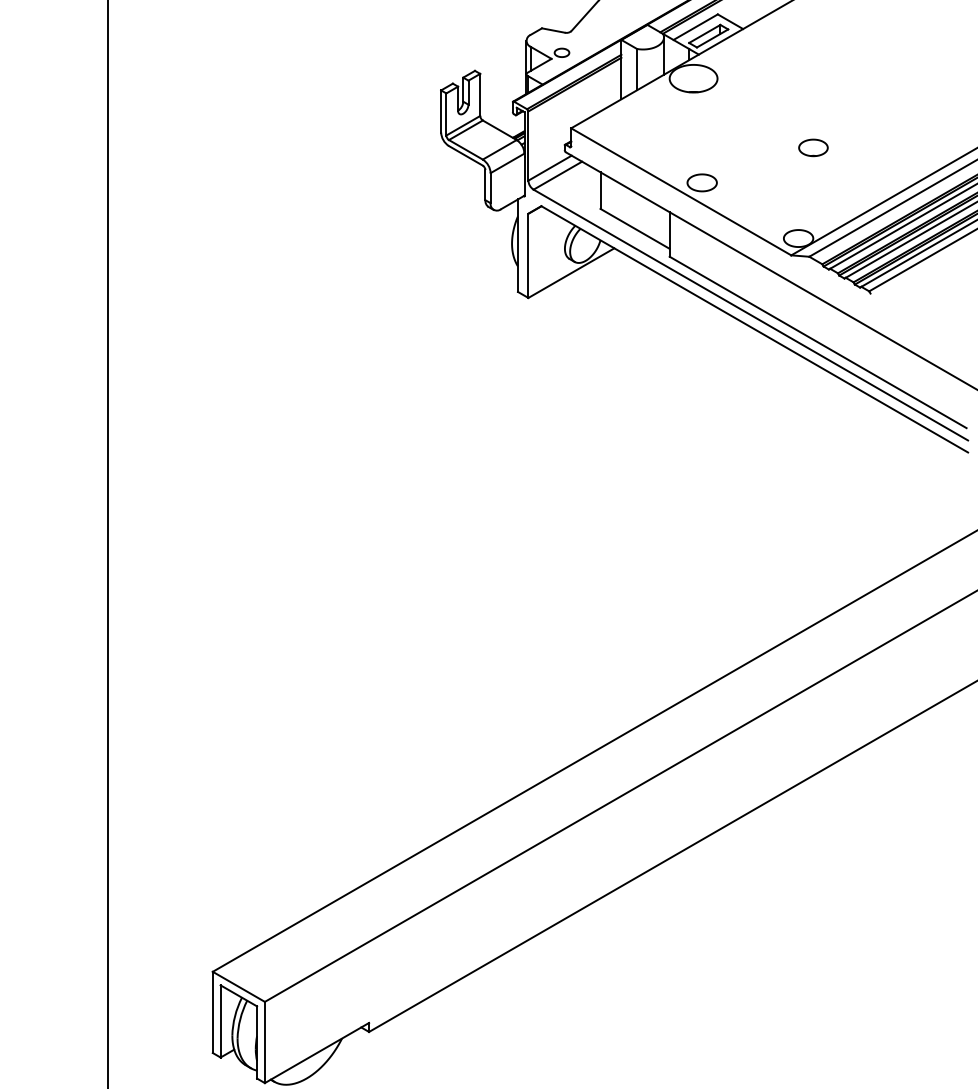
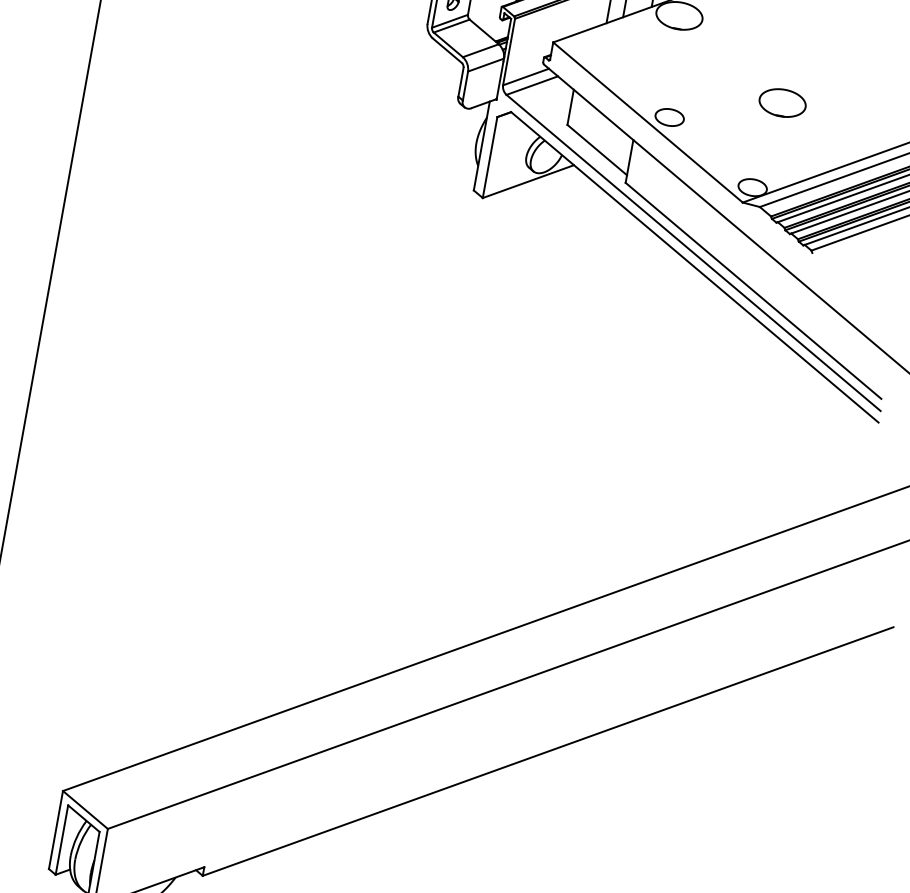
part: (813, 147) -> (782, 102), size x1.67

